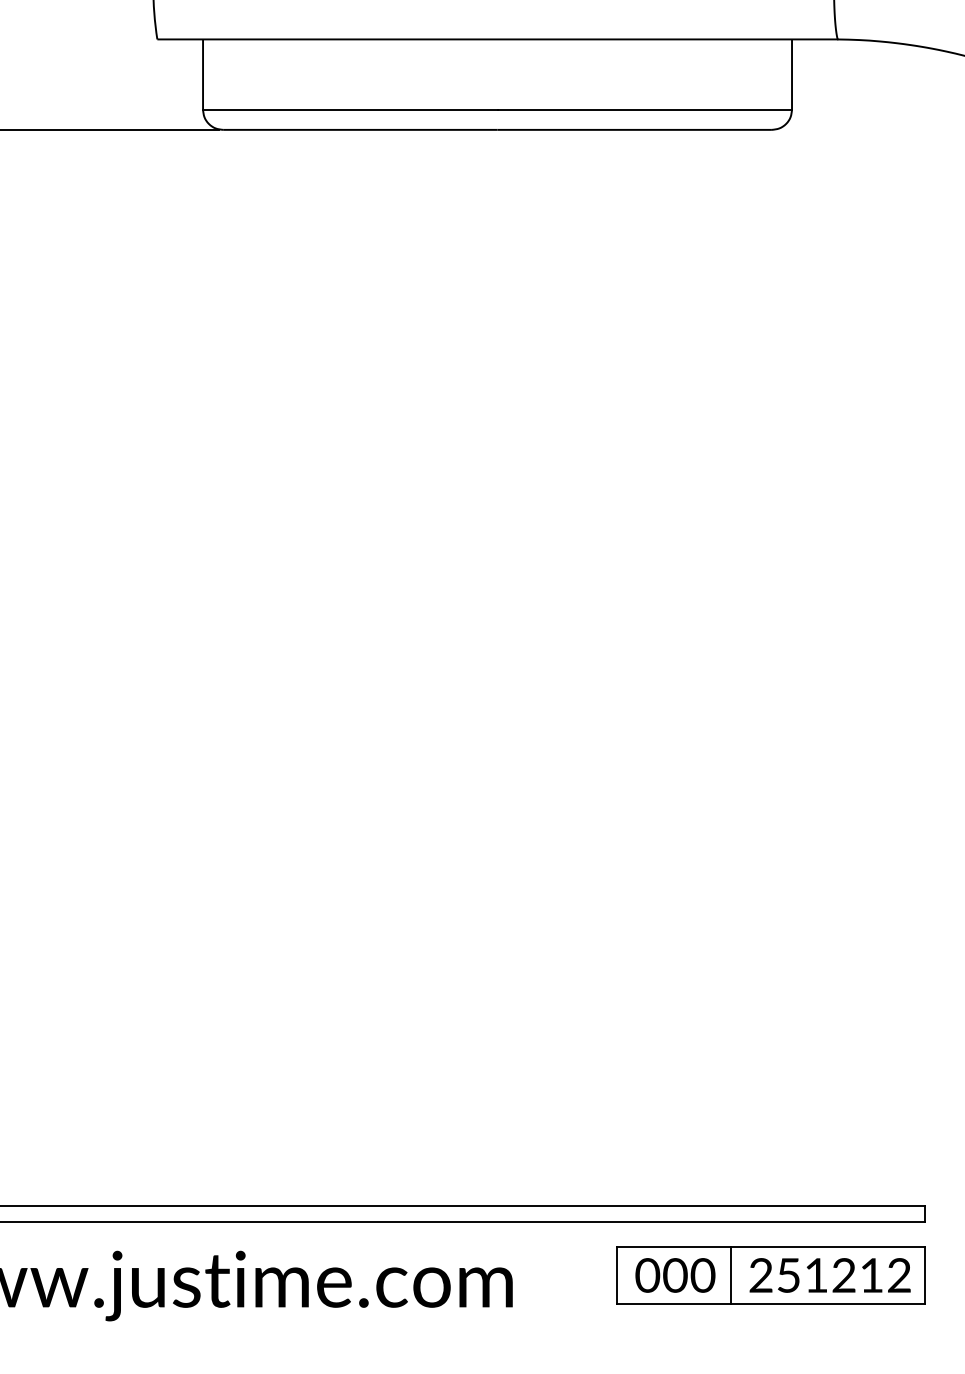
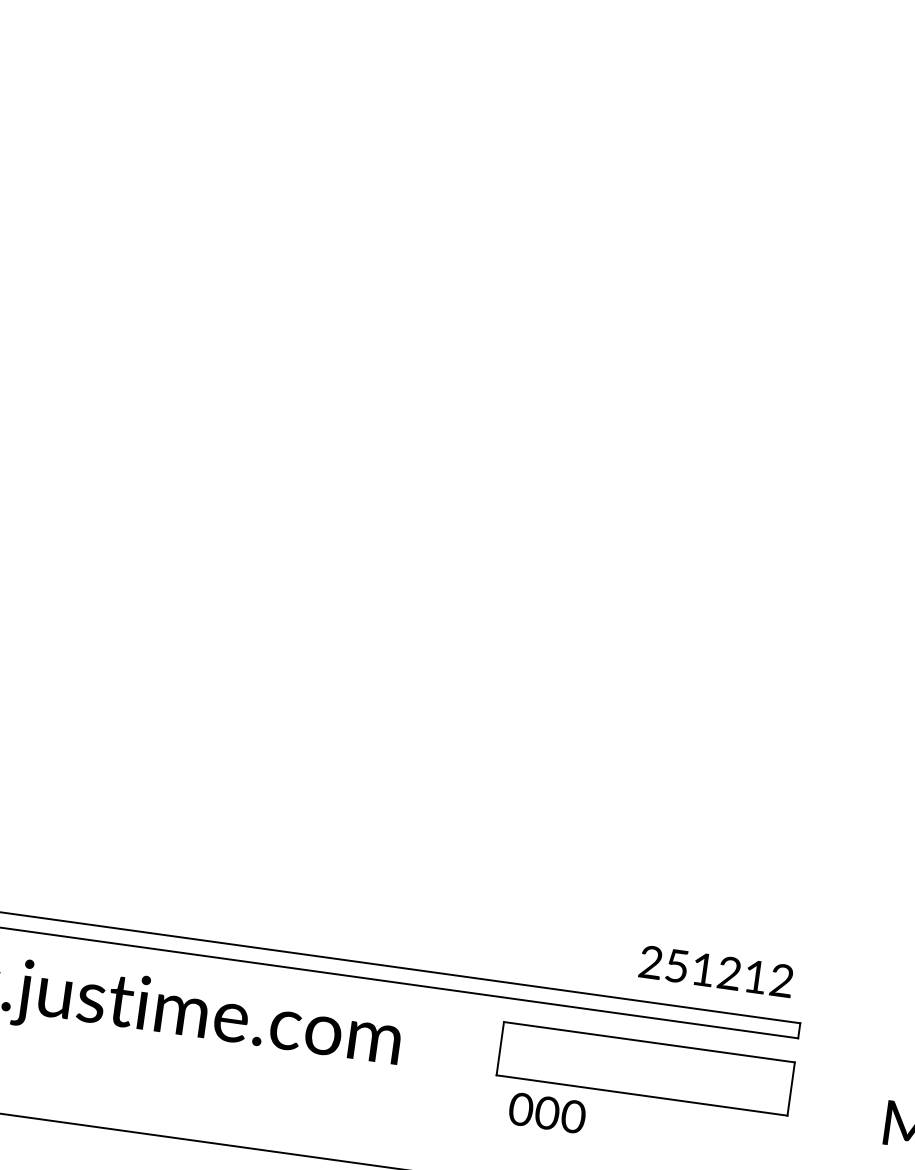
text: (675, 1275) -> (547, 1113), moved
line: (731, 1275) -> (608, 1063), removed
text: (829, 1275) -> (715, 971), moved

